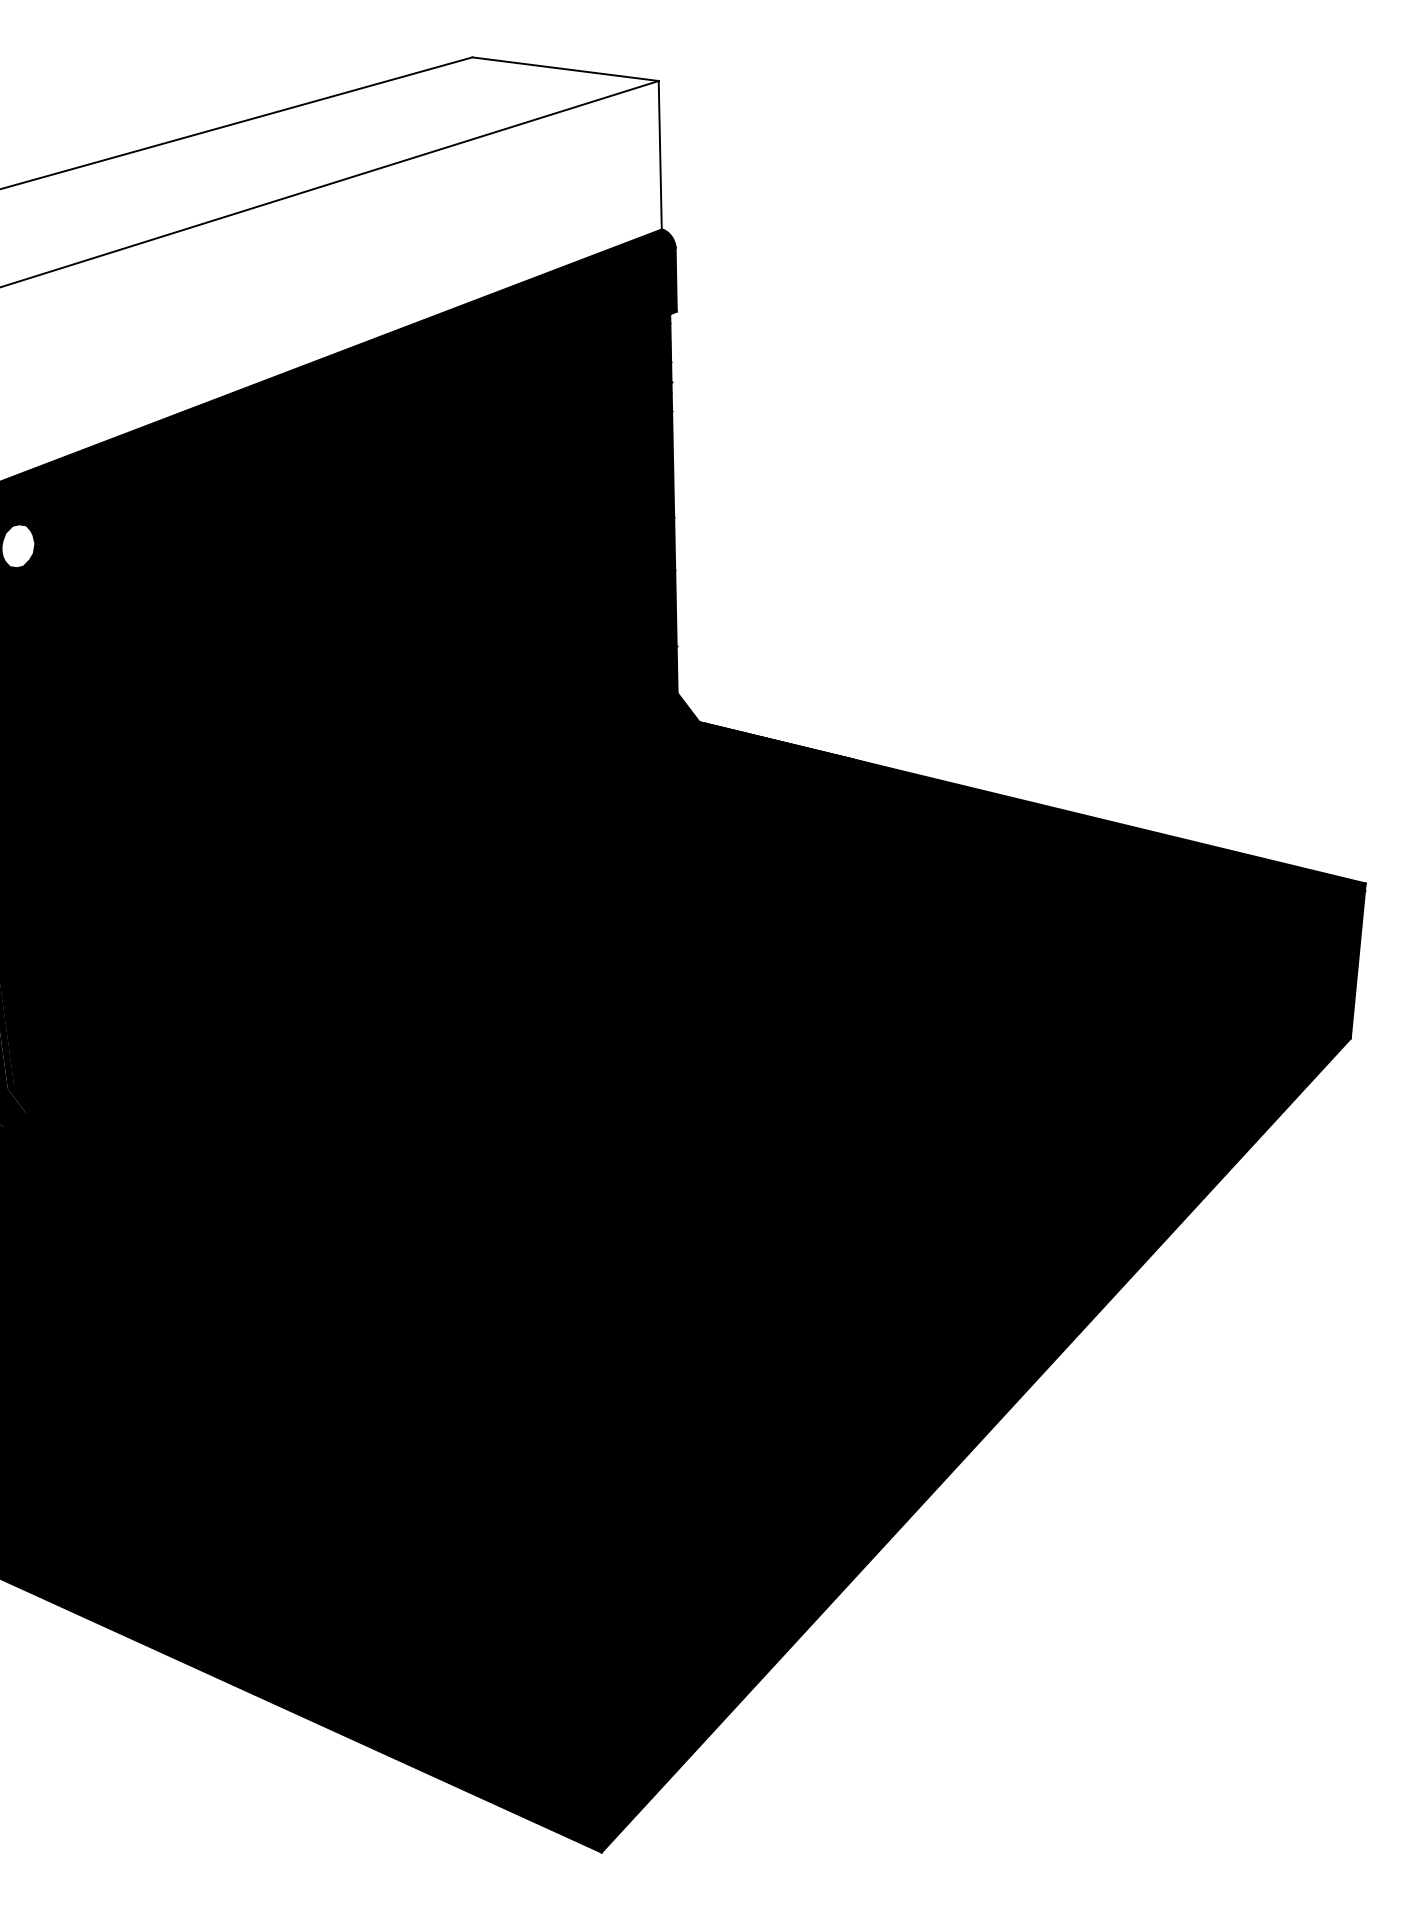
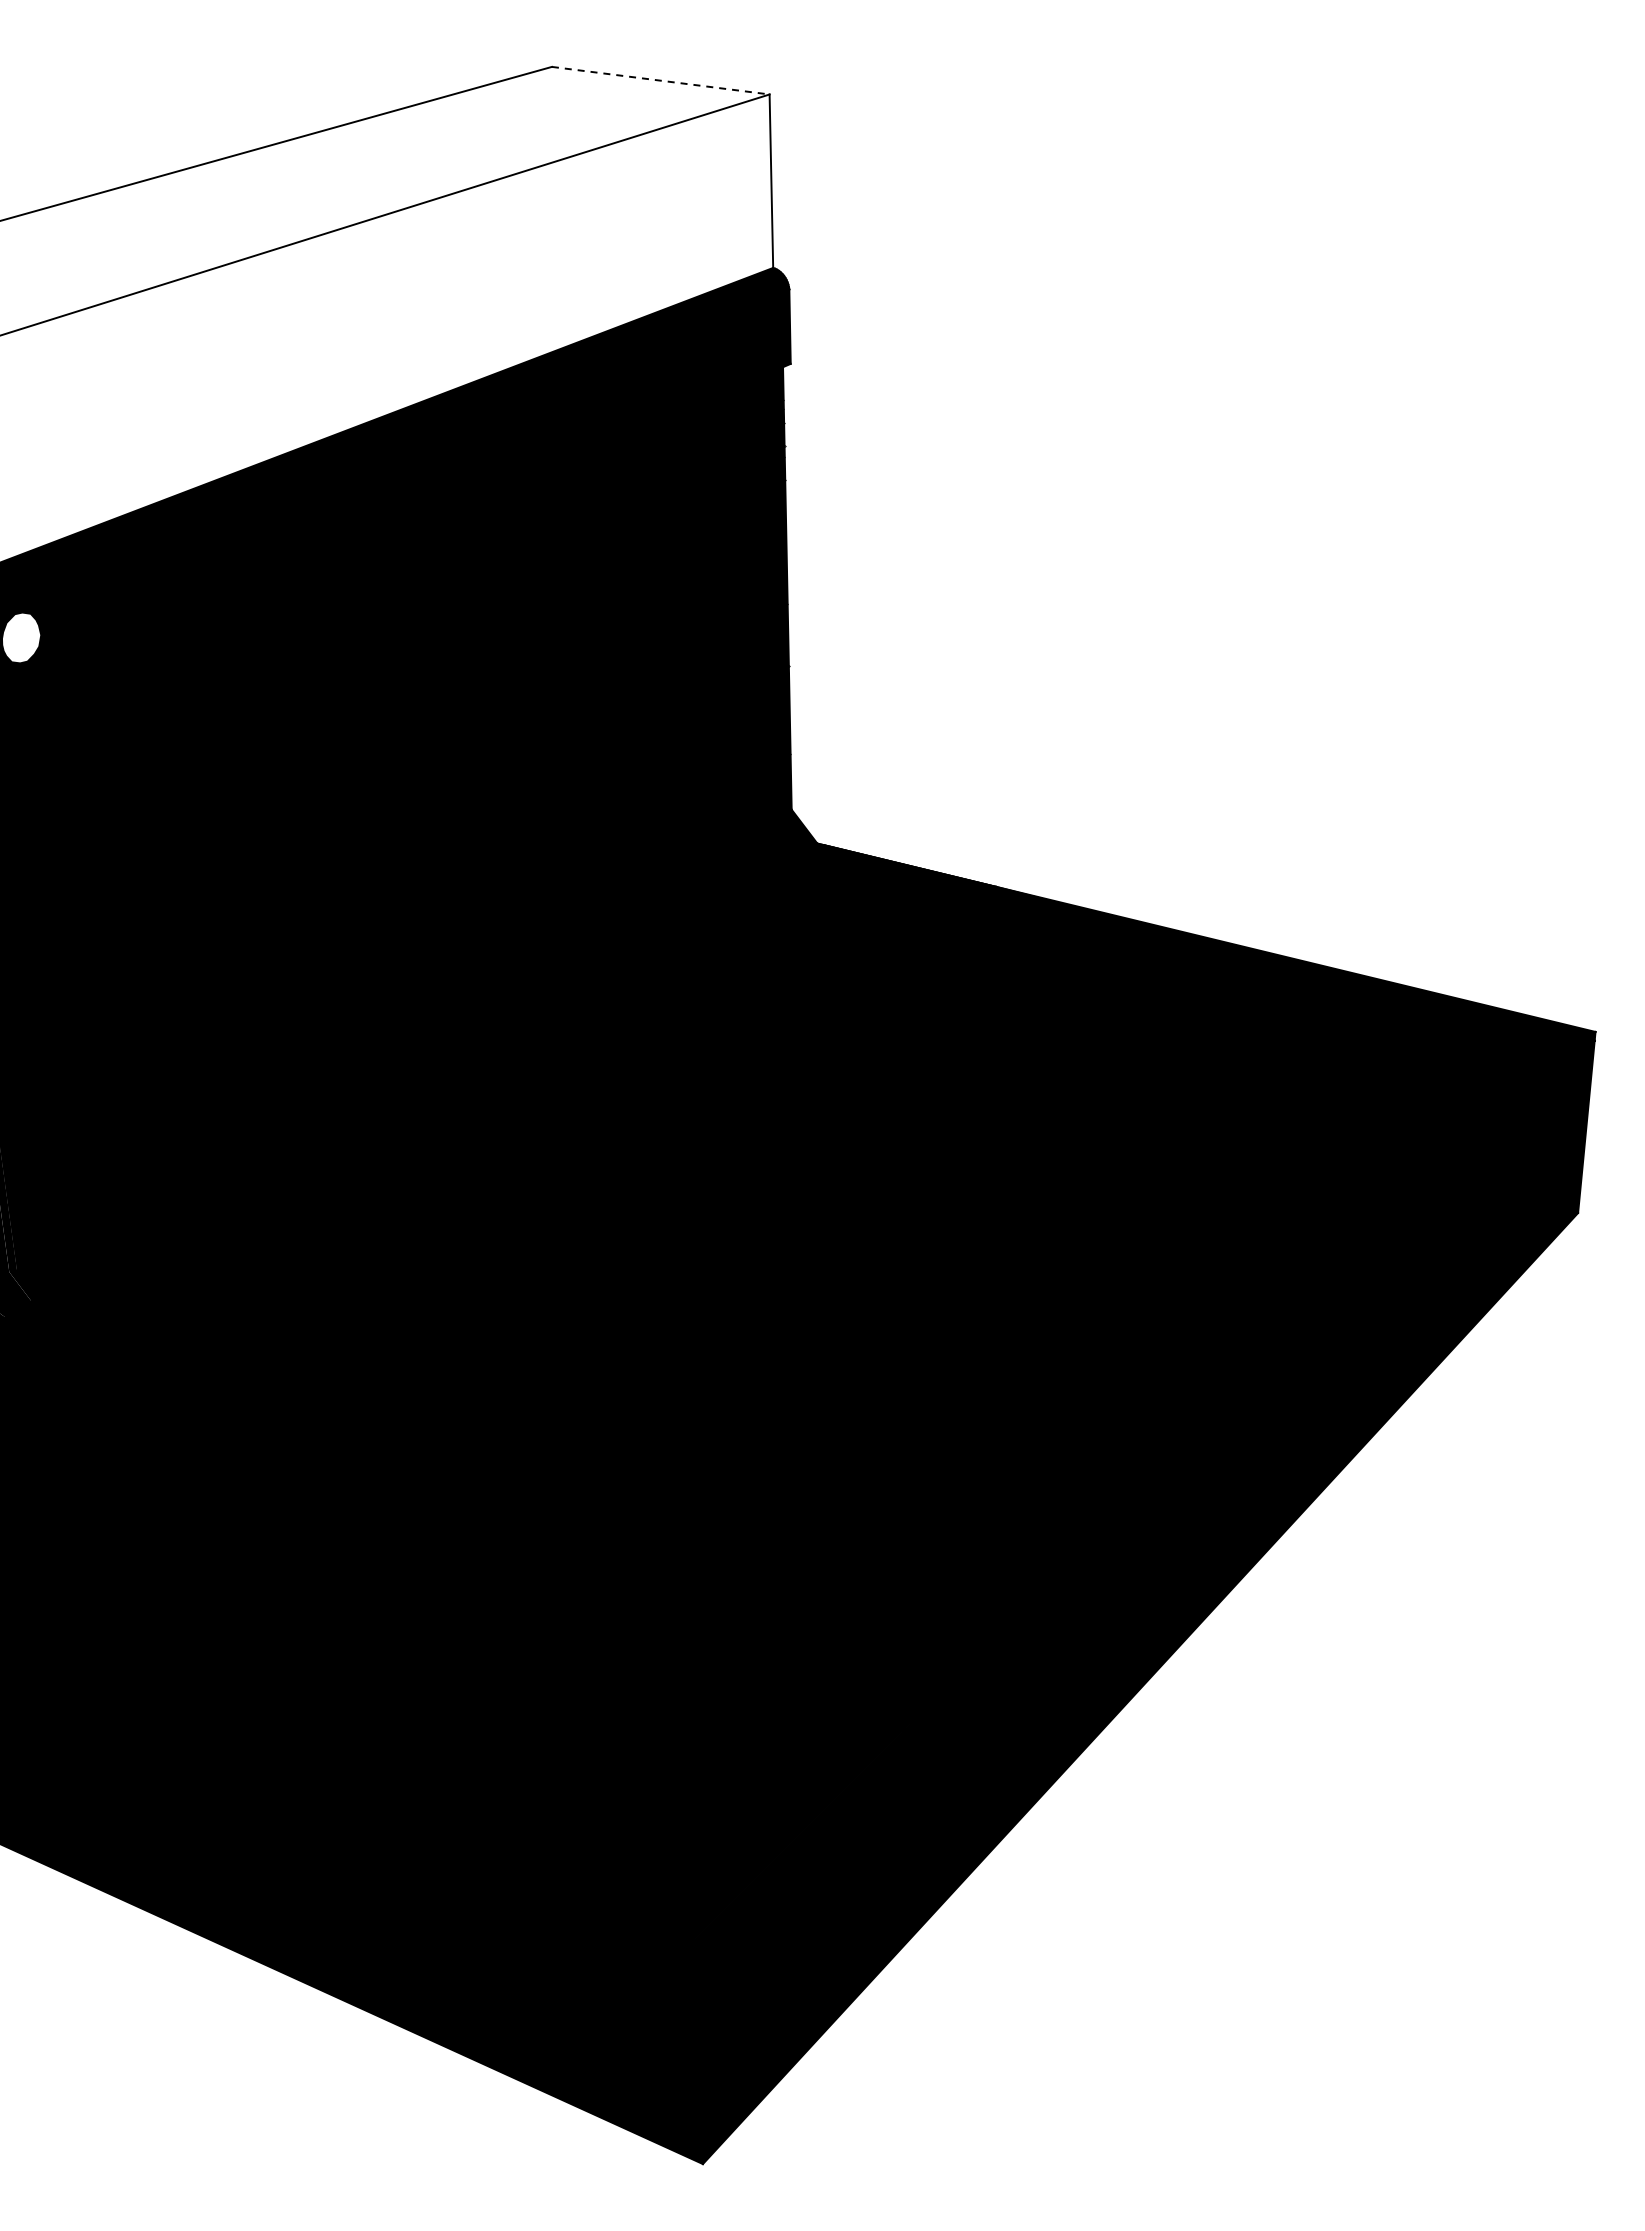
line: (565, 69) -> (660, 80), solid -> dashed

